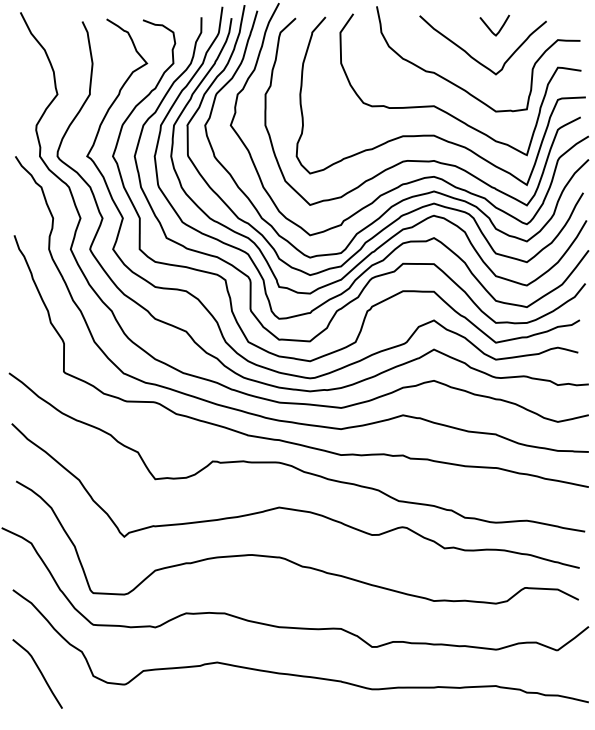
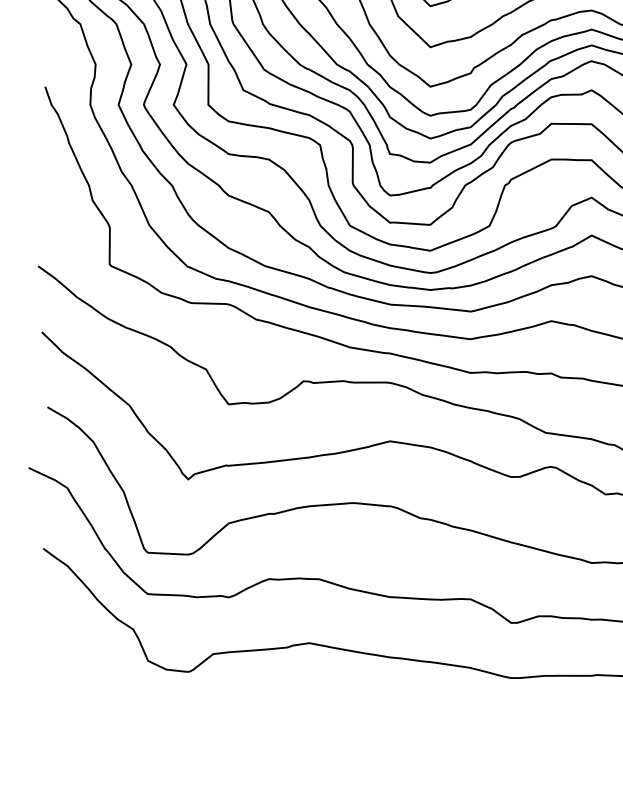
curve: (39, 671) -> (77, 654), removed

